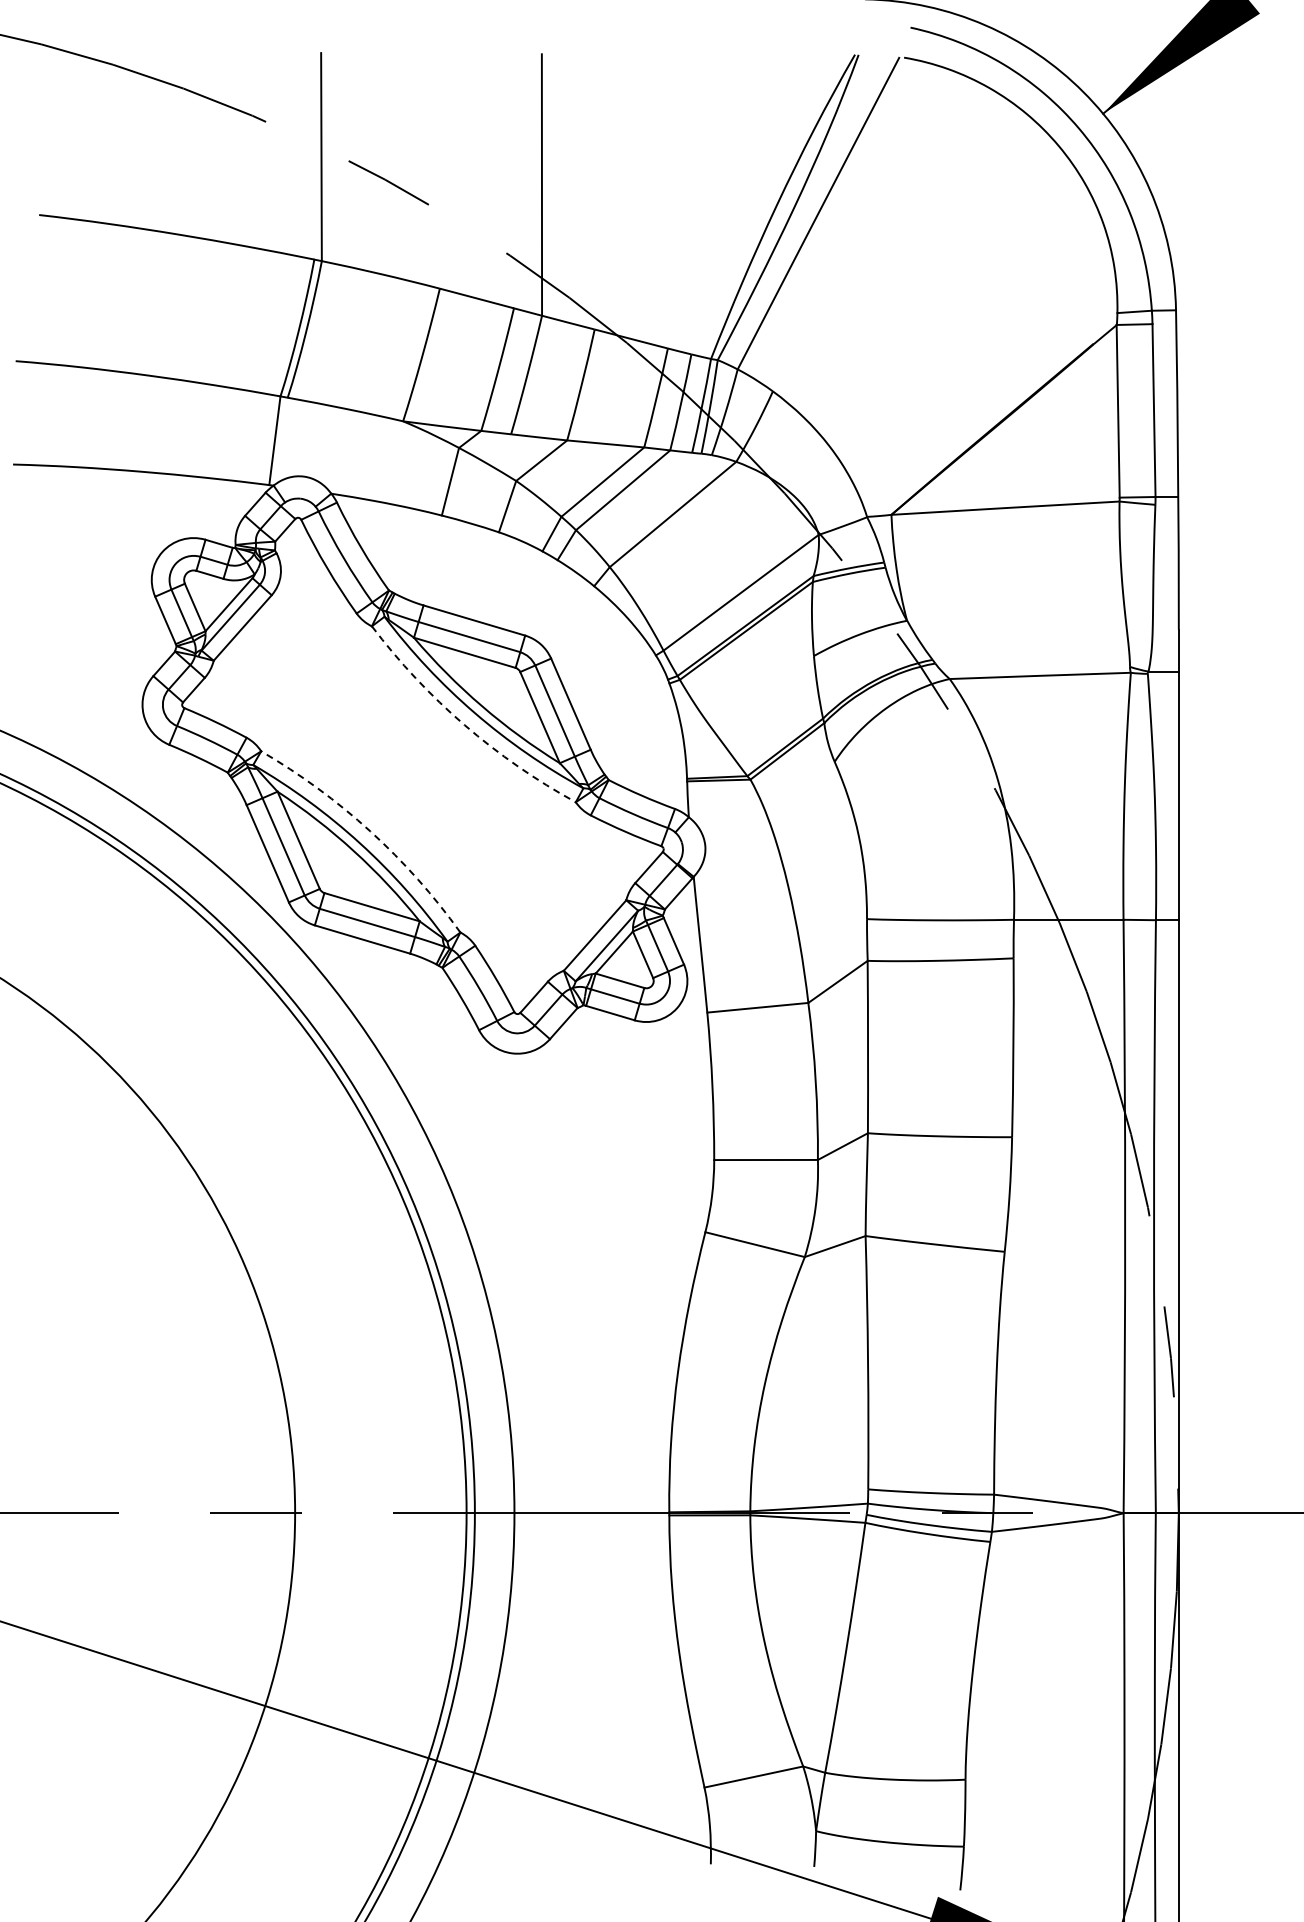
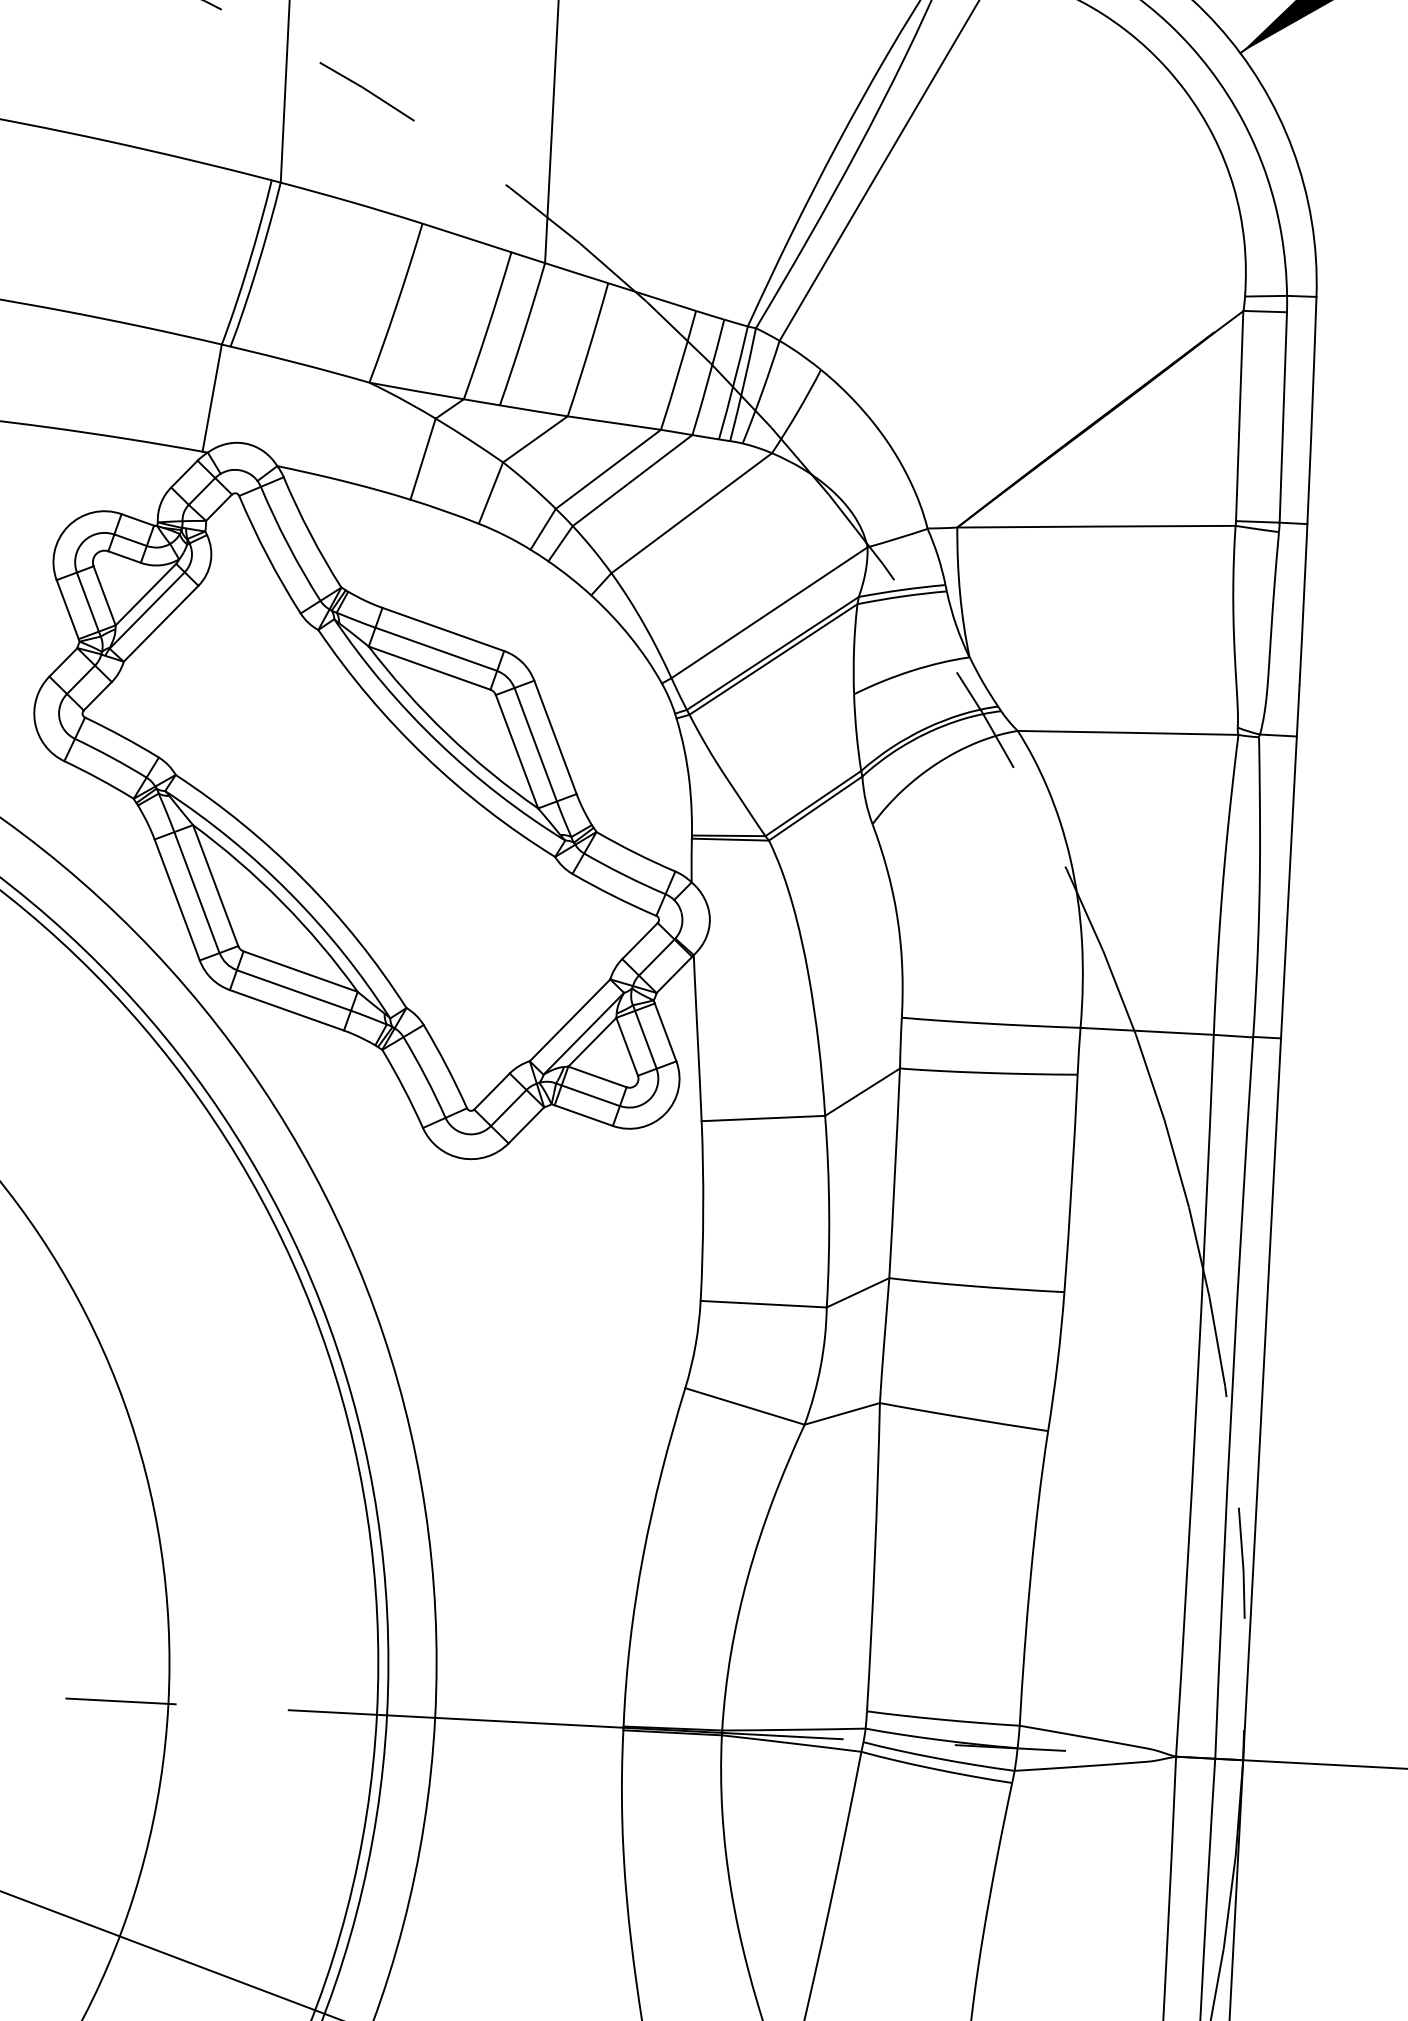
arc: (464, 725) -> (424, 756), dashed -> solid
arc: (370, 831) -> (303, 879), dashed -> solid

